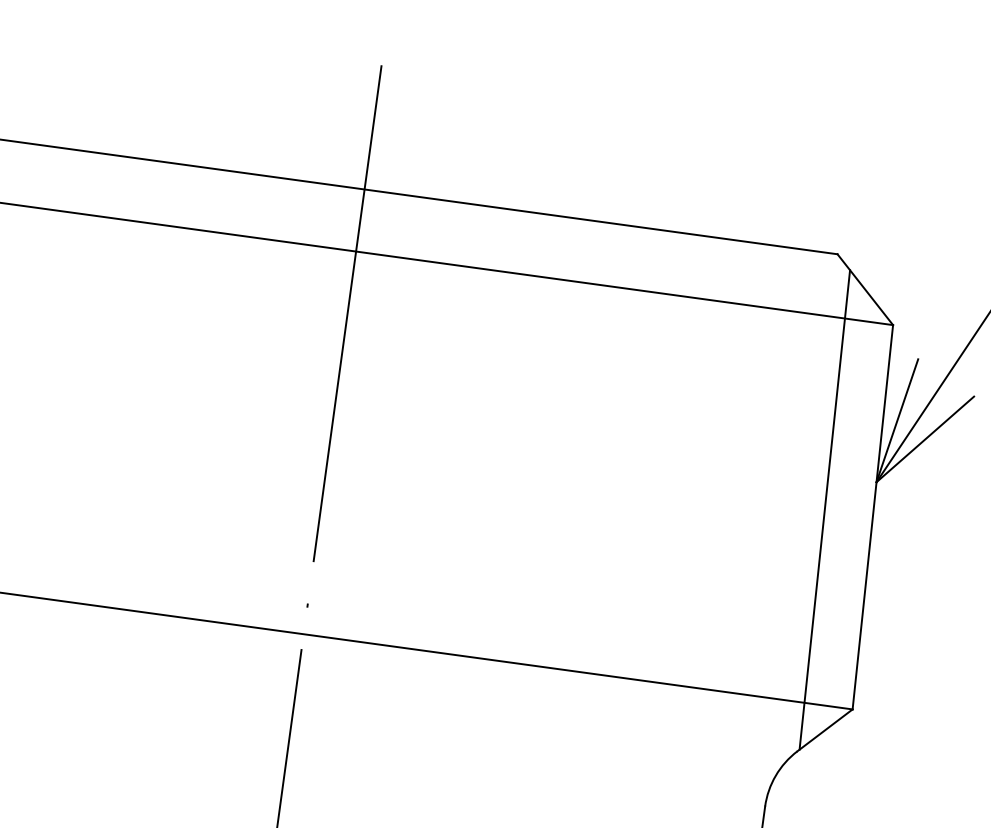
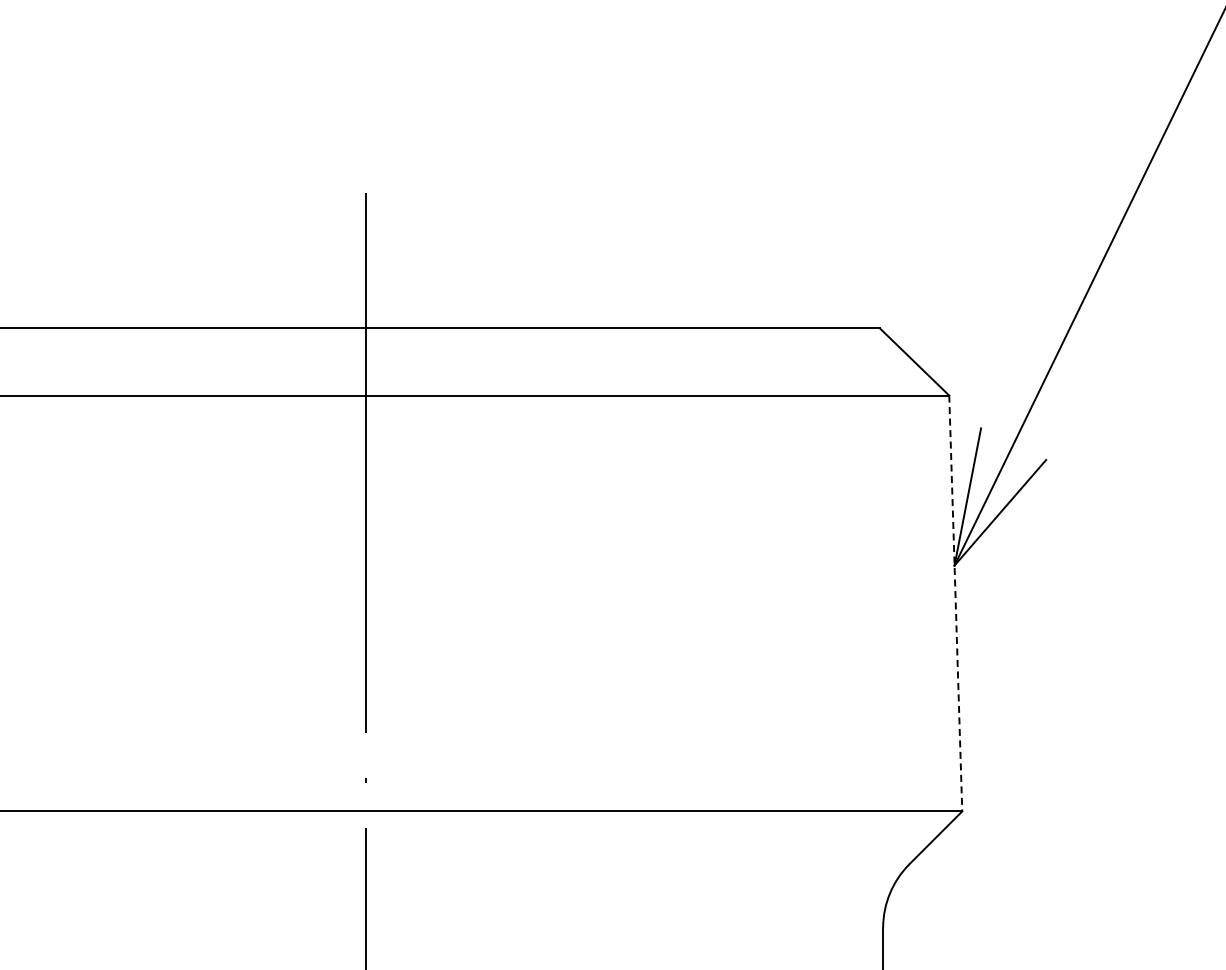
line: (824, 509) -> (903, 602), removed
line: (872, 518) -> (955, 604), solid -> dashed

